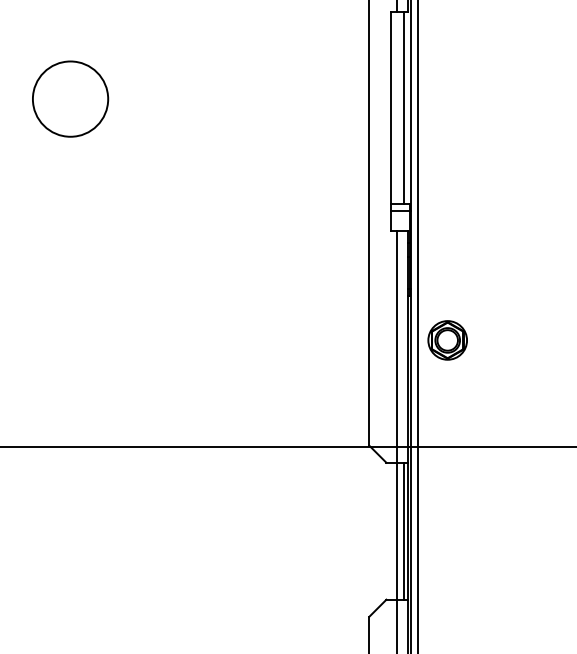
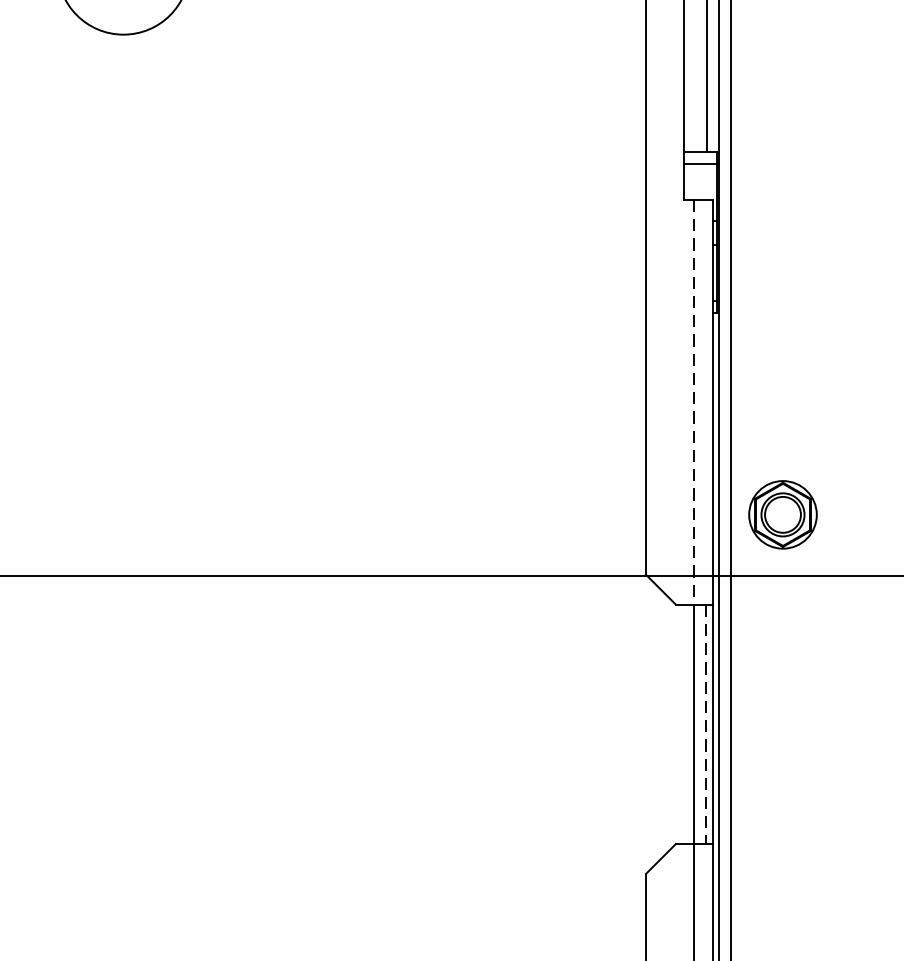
part: (447, 340) -> (782, 514), moved
line: (396, 347) -> (693, 403), solid -> dashed
line: (403, 531) -> (705, 724), solid -> dashed

